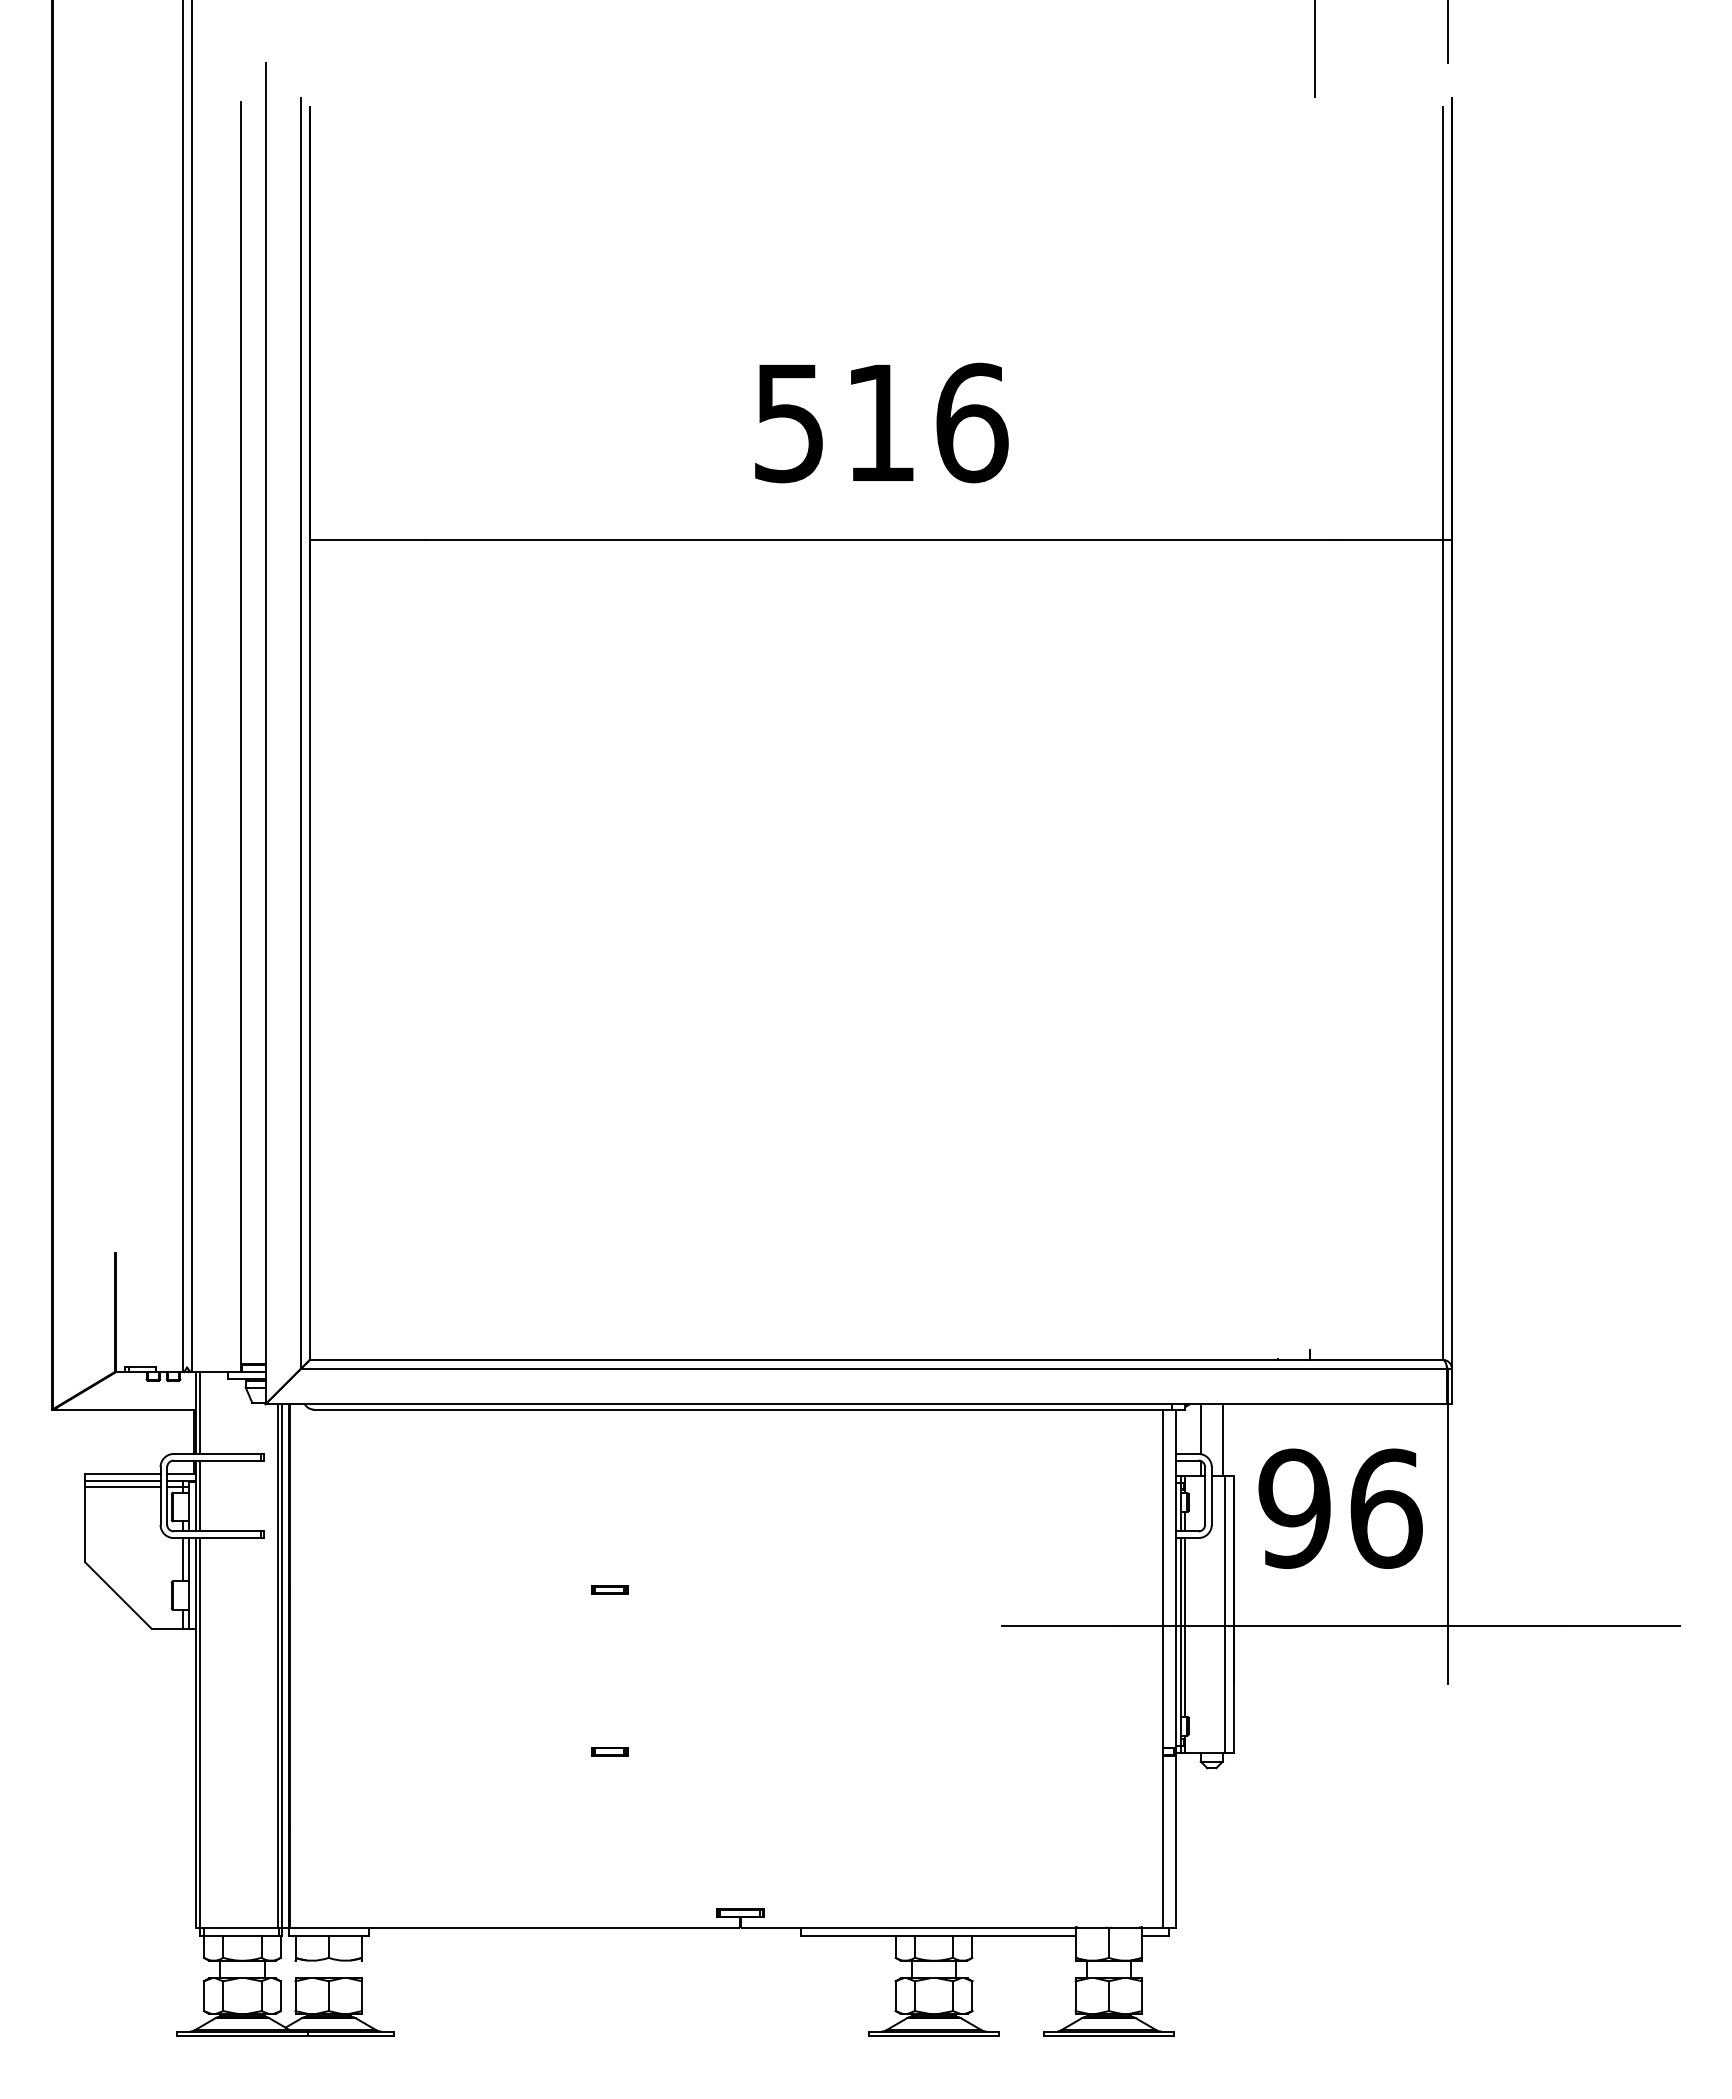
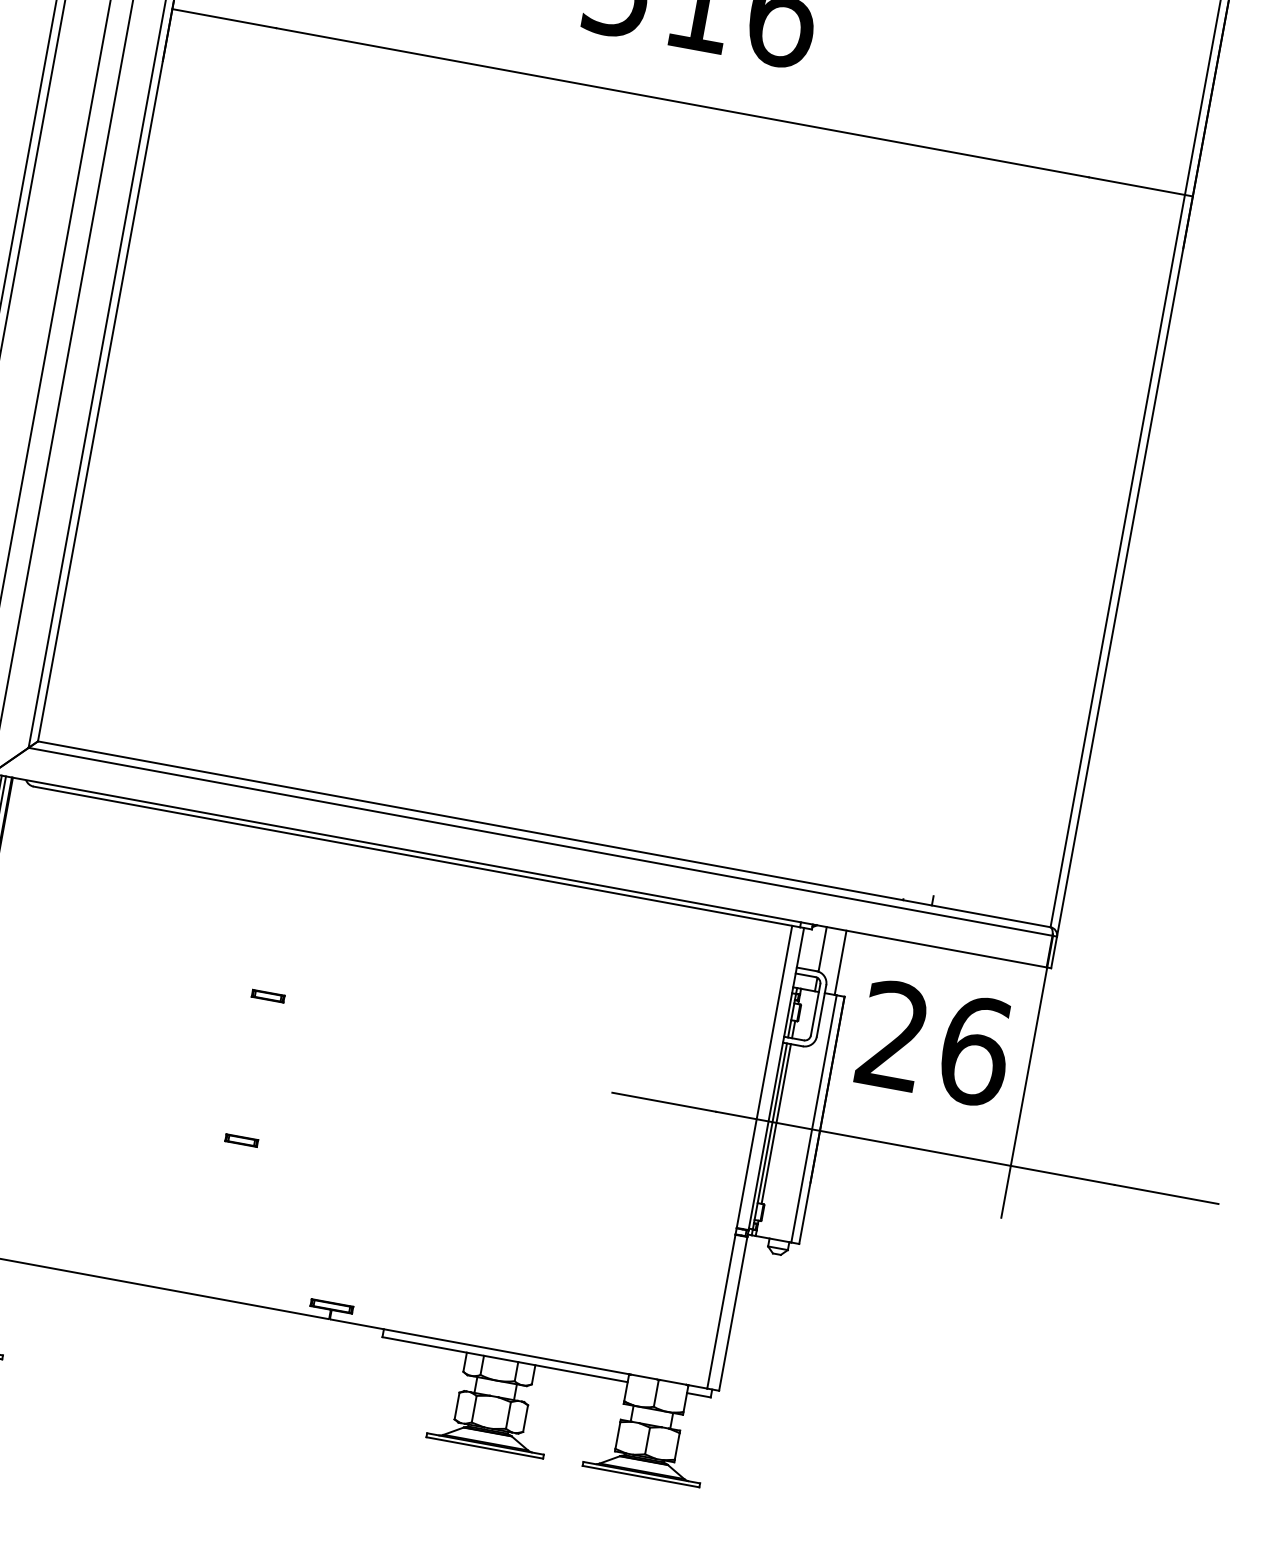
text: (1294, 1508) -> (893, 1035), 96 -> 26

